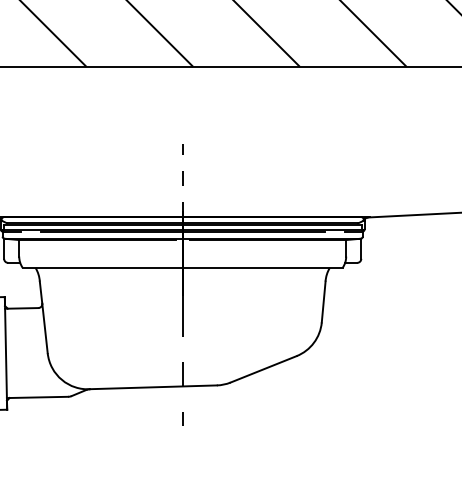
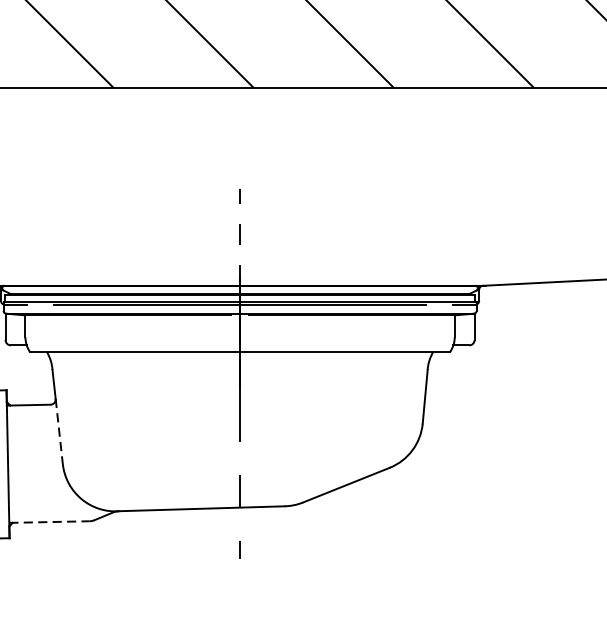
line: (44, 328) -> (58, 431), solid -> dashed
line: (37, 397) -> (49, 522), solid -> dashed

